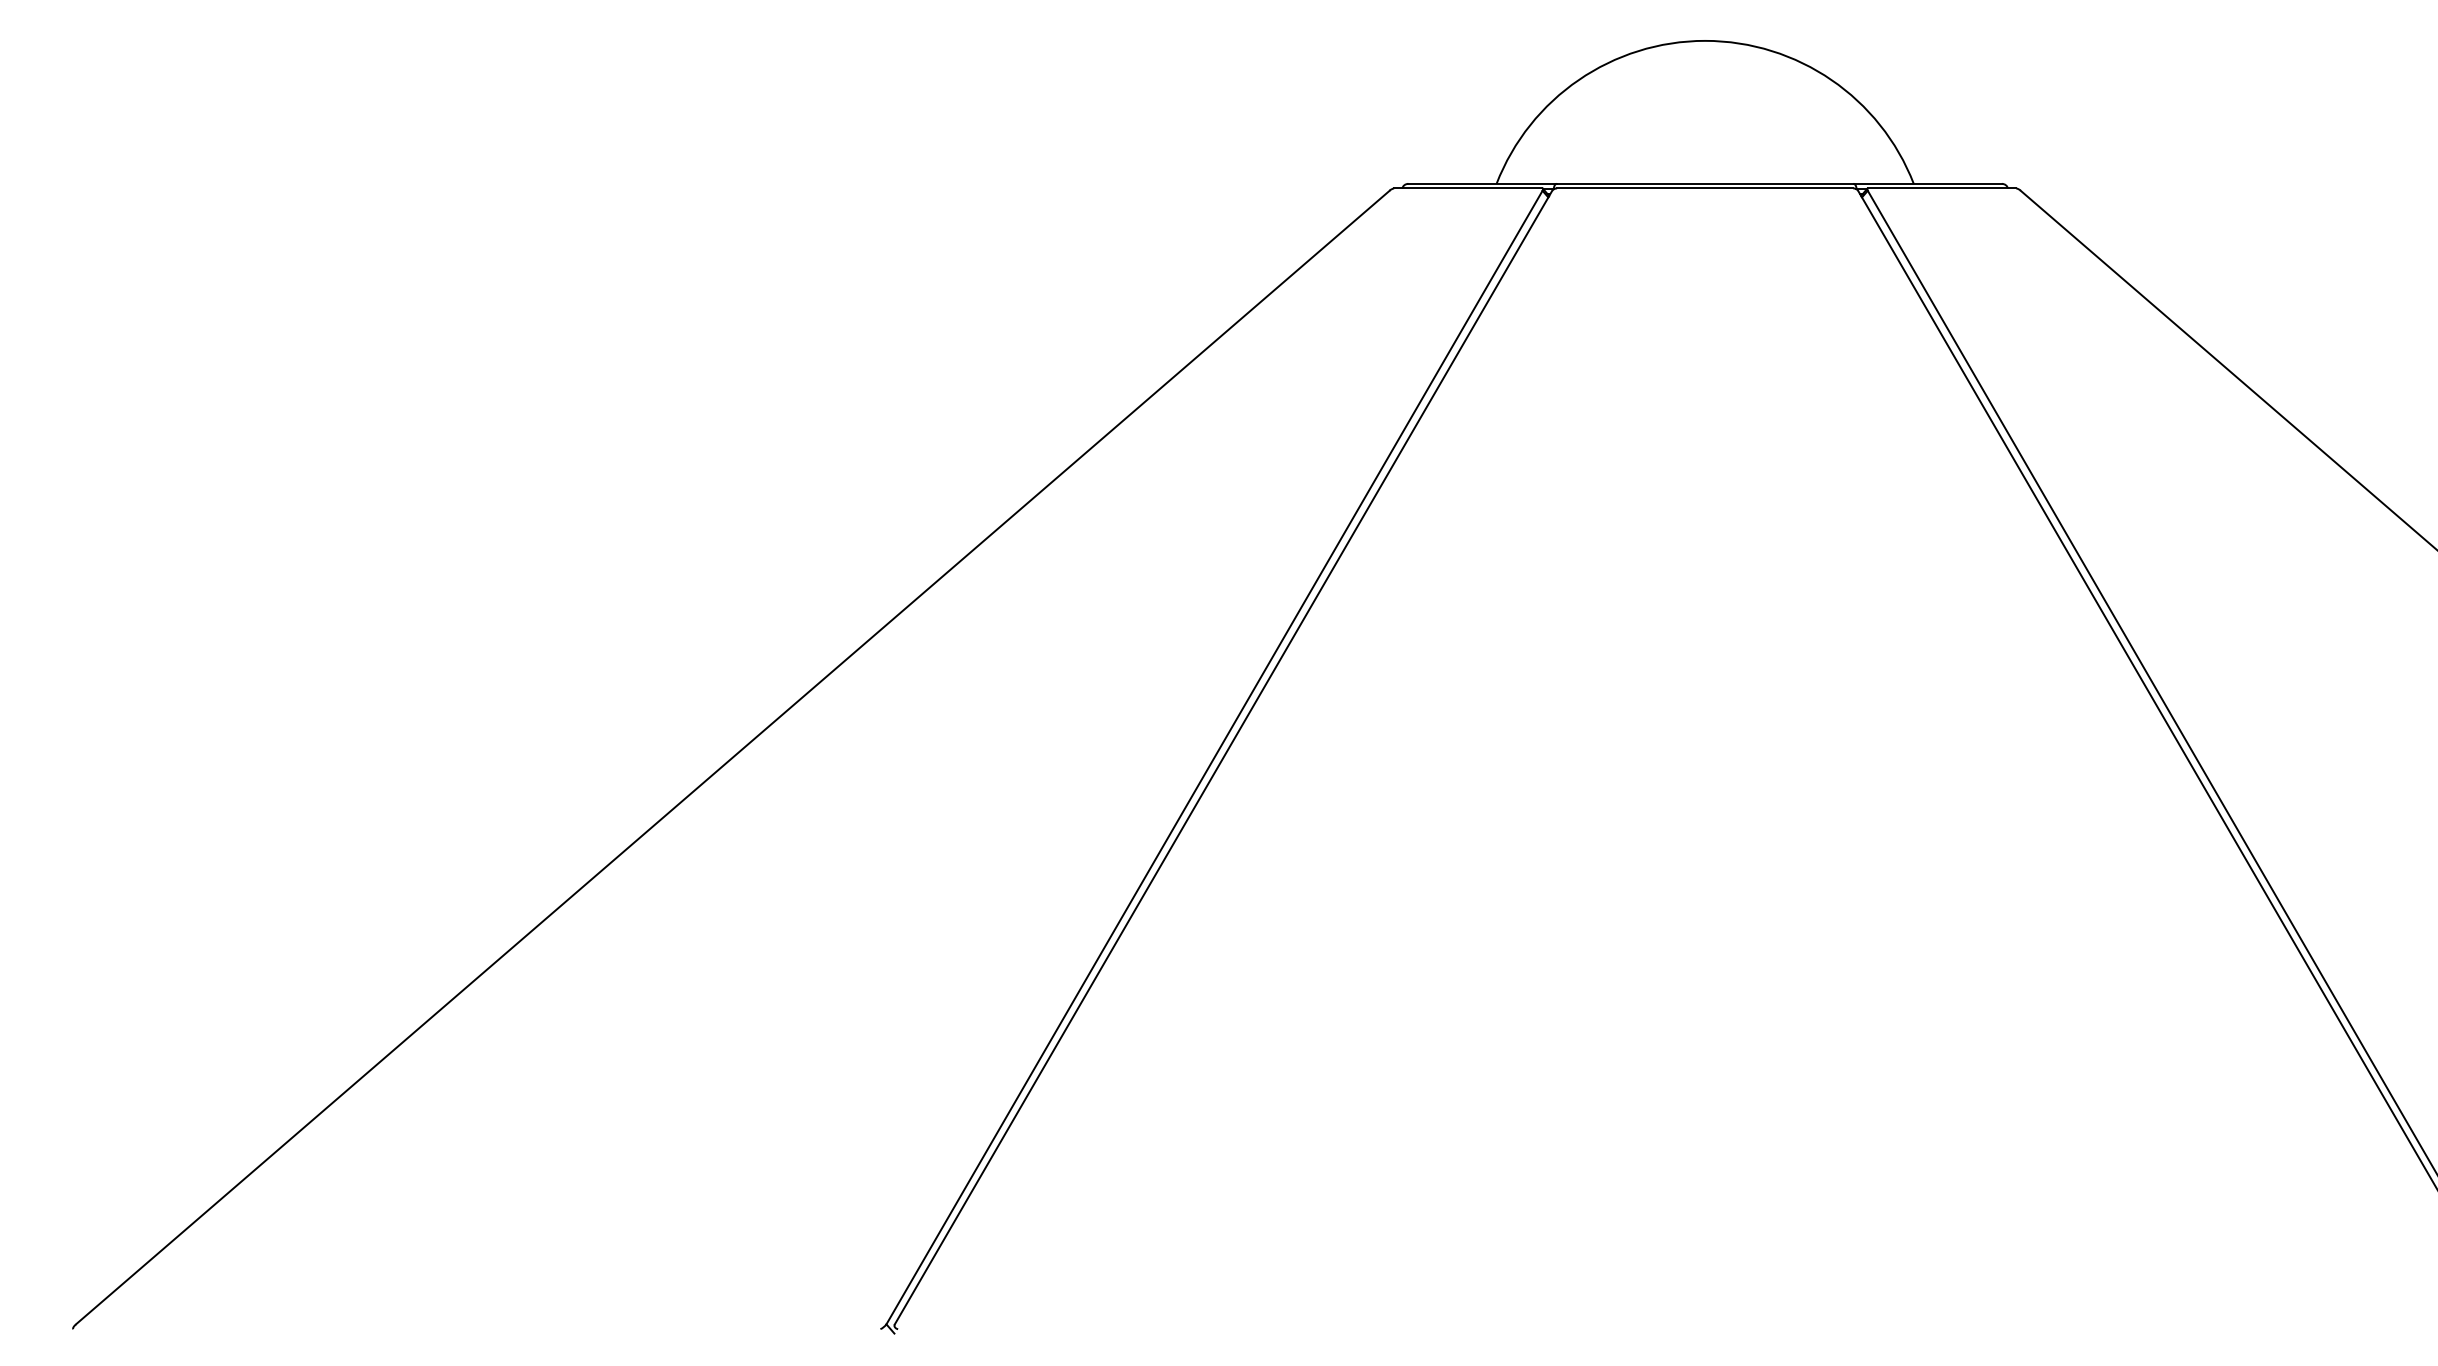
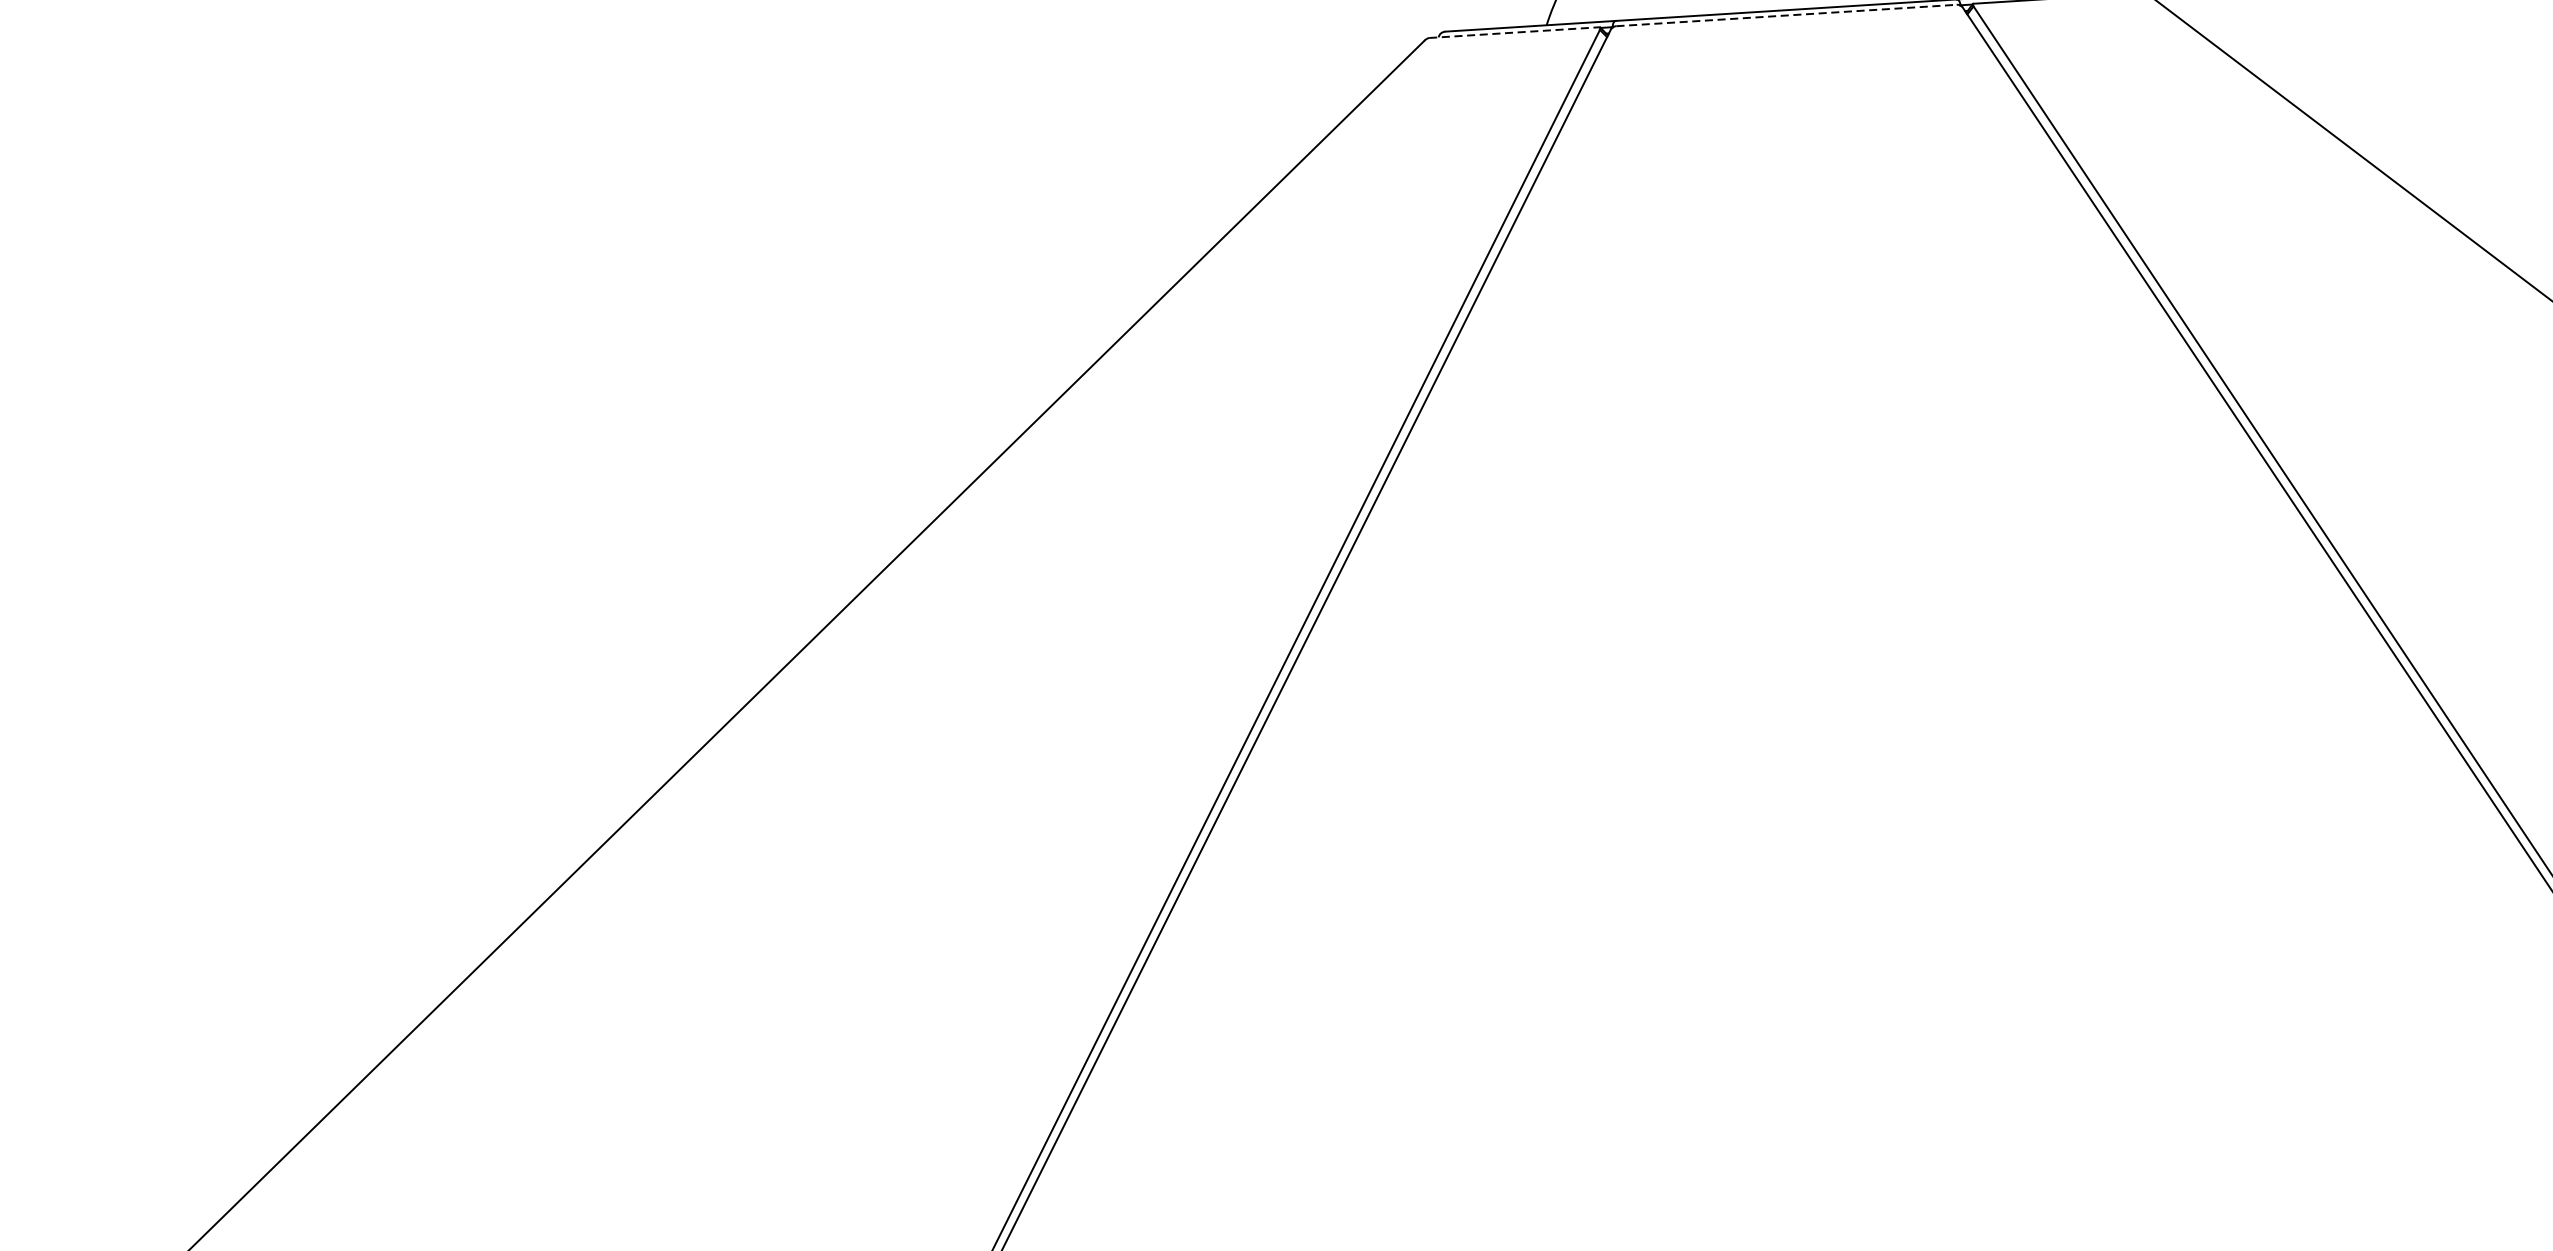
line: (1468, 188) -> (1514, 32), solid -> dashed
line: (1705, 188) -> (1786, 15), solid -> dashed

